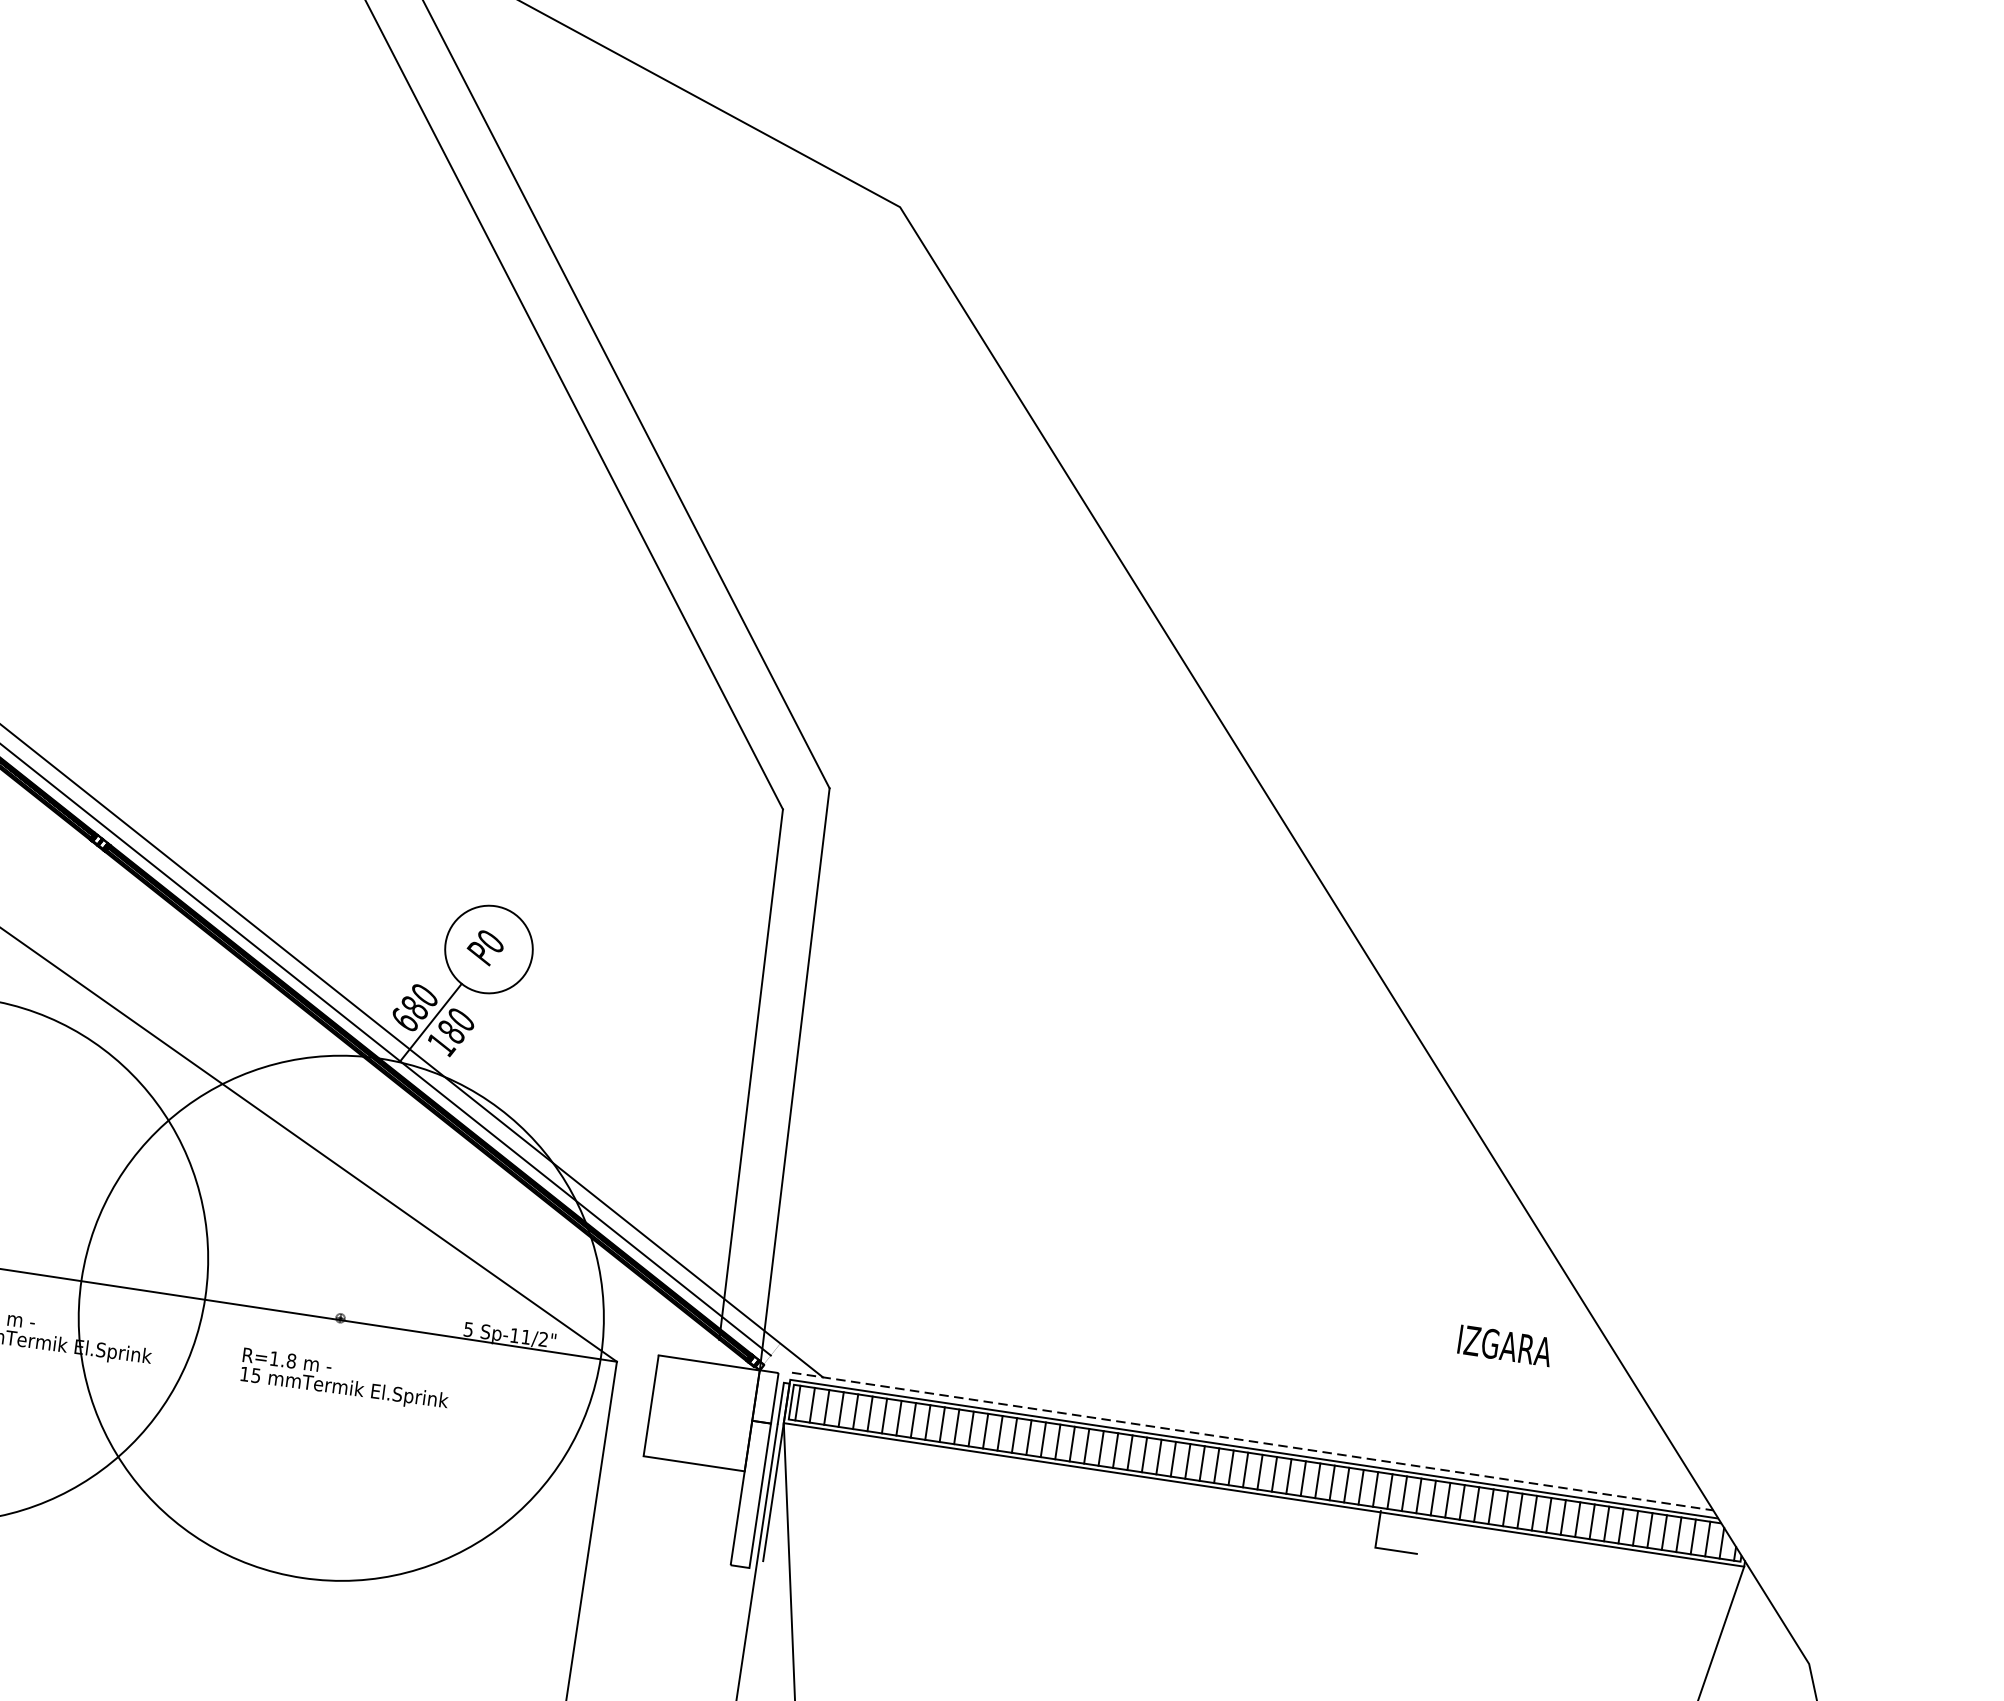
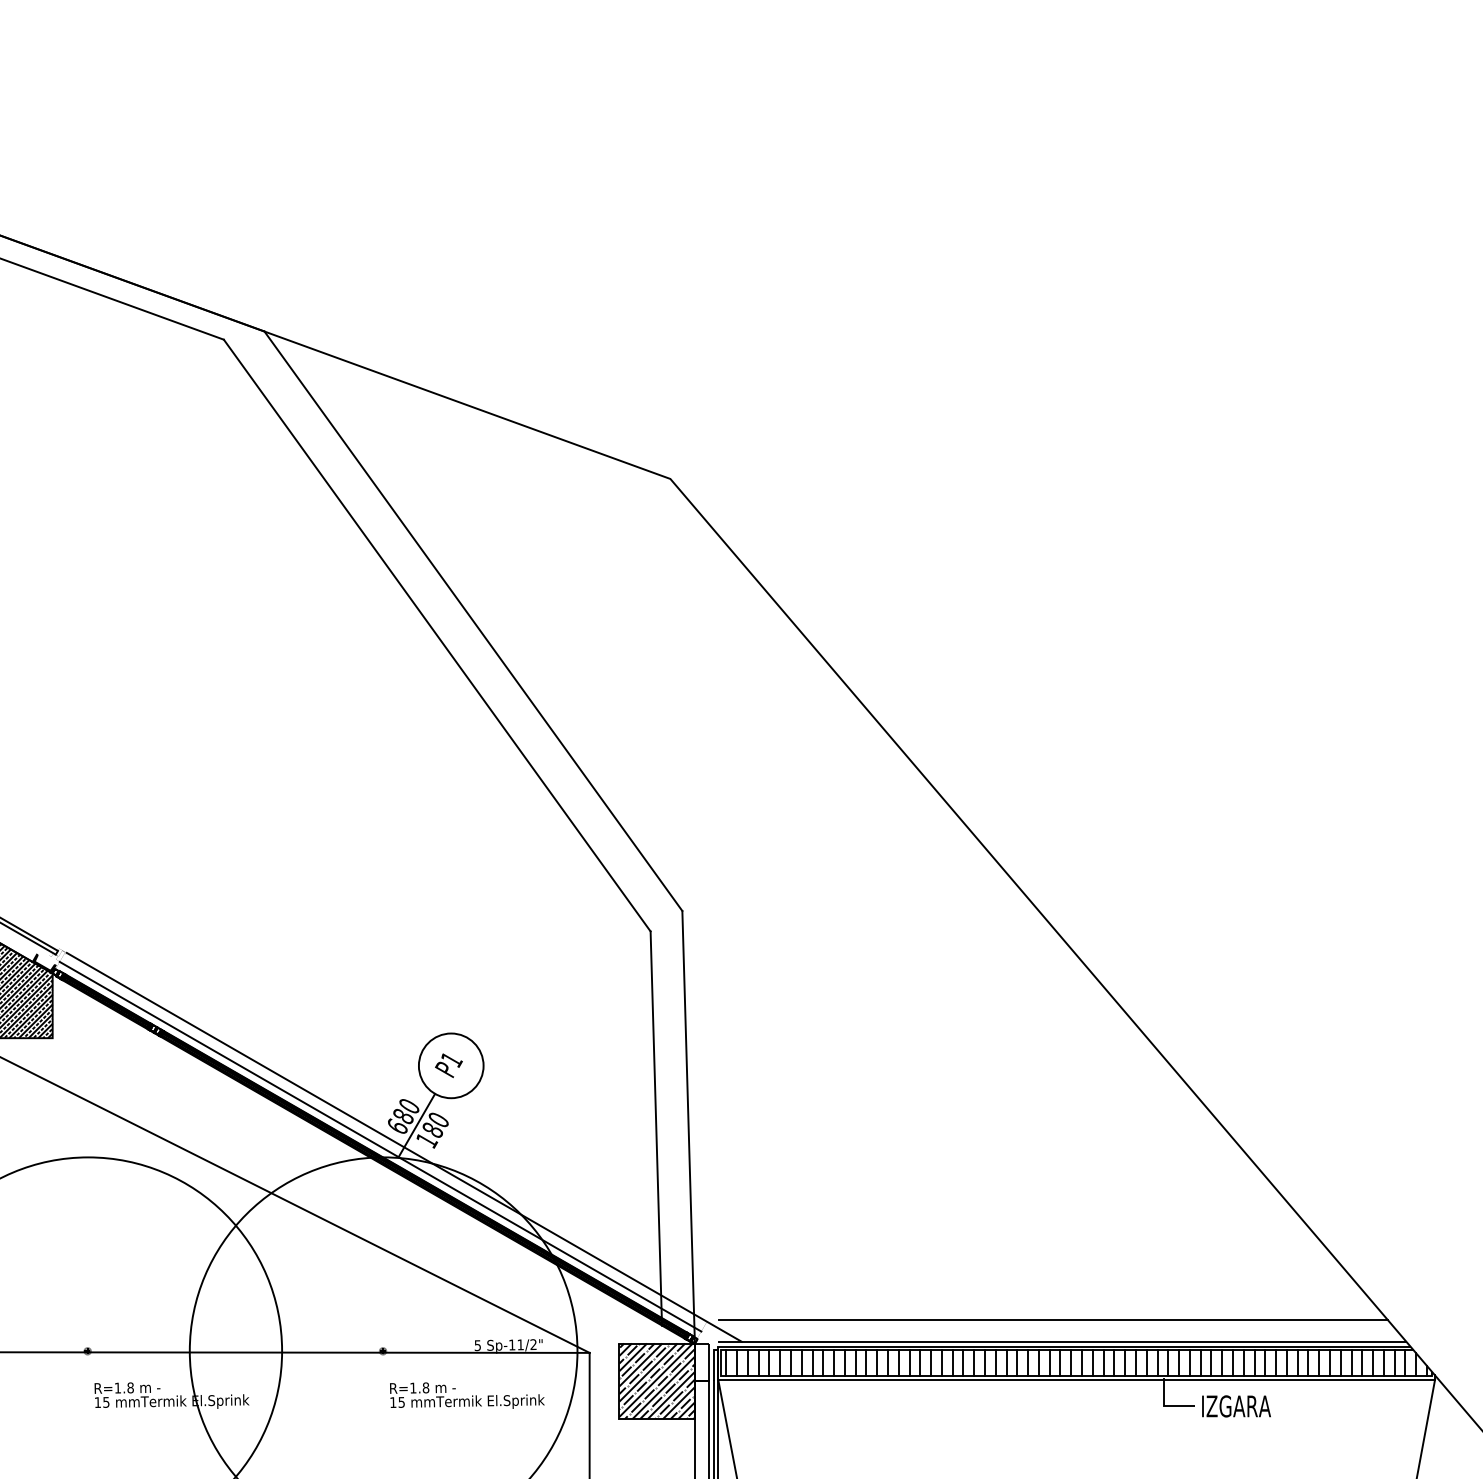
text: (490, 941) -> (451, 1059), P0 -> P1
text: (1505, 1346) -> (1236, 1406), moved
text: (345, 1379) -> (467, 1395), moved
line: (1244, 1411) -> (1053, 1320), added
hatch: (700, 1412) -> (656, 1380), added
line: (1252, 1441) -> (1062, 1341), dashed -> solid

